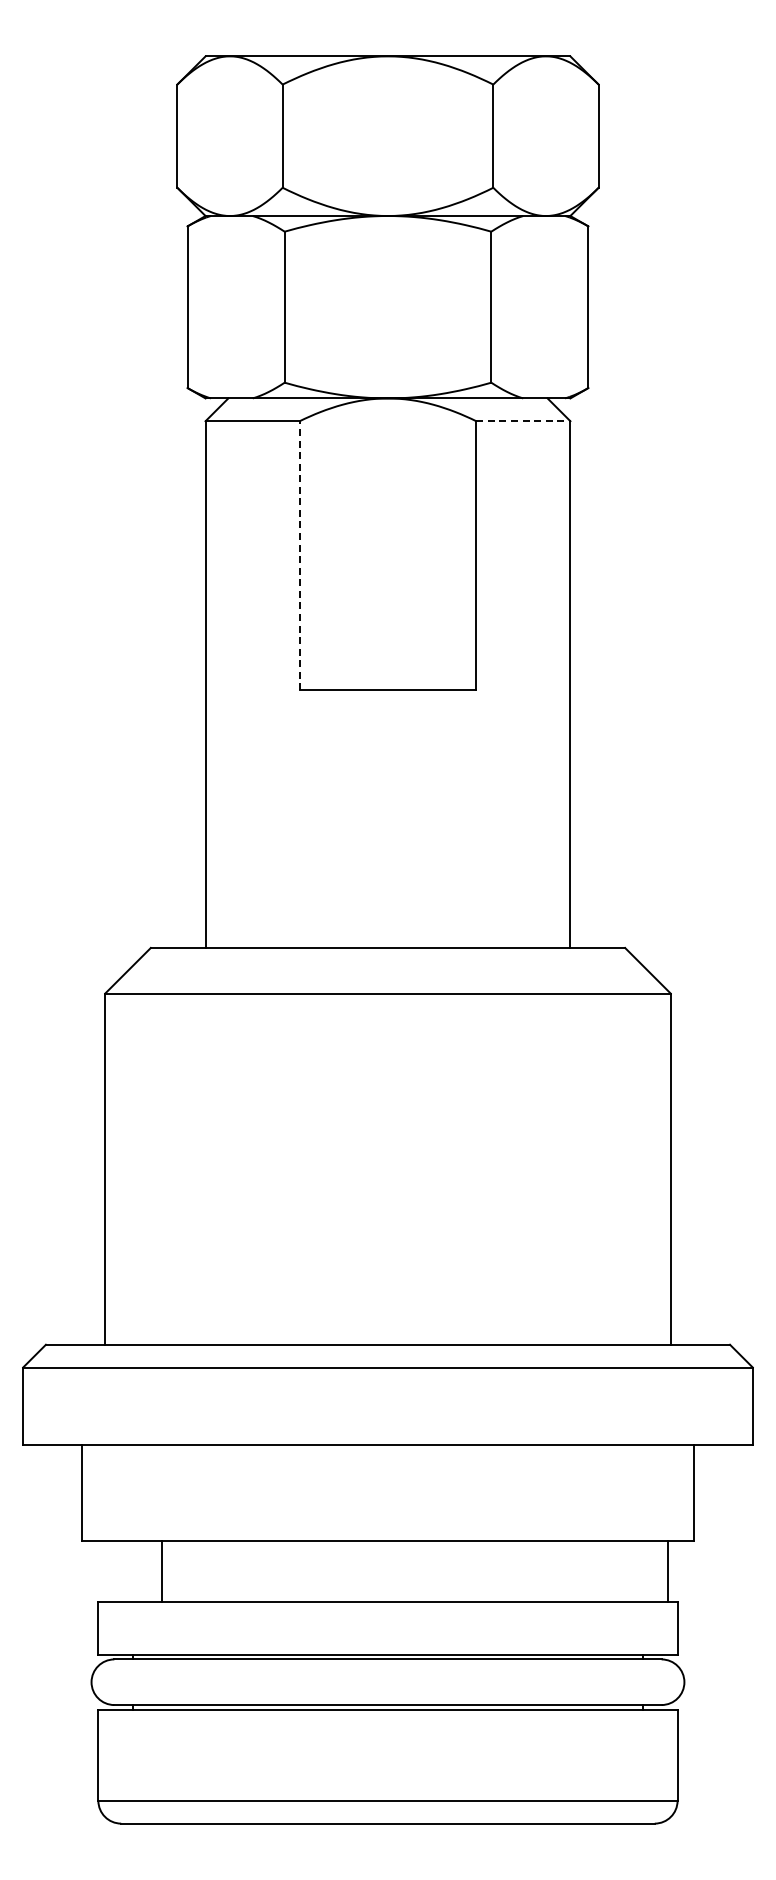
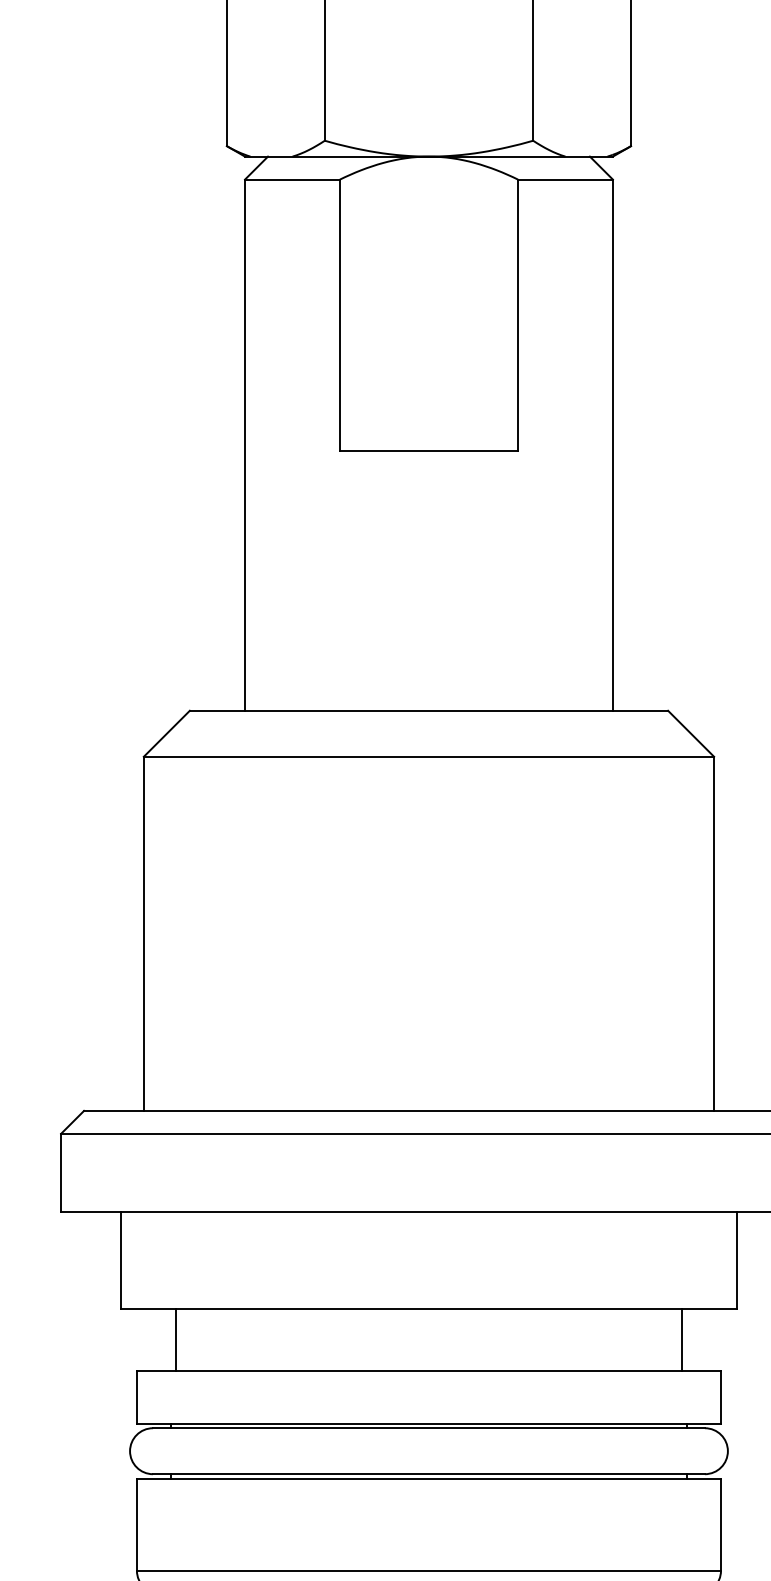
line: (523, 421) -> (565, 179), dashed -> solid
line: (299, 555) -> (339, 315), dashed -> solid
line: (162, 1571) -> (176, 1339), moved
line: (667, 1571) -> (681, 1339), moved

